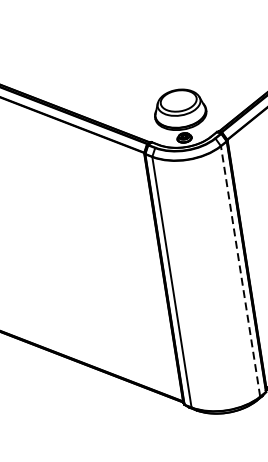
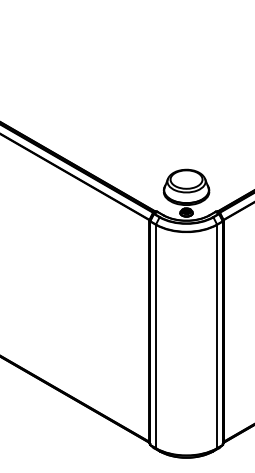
line: (240, 271) -> (217, 336), dashed -> solid

